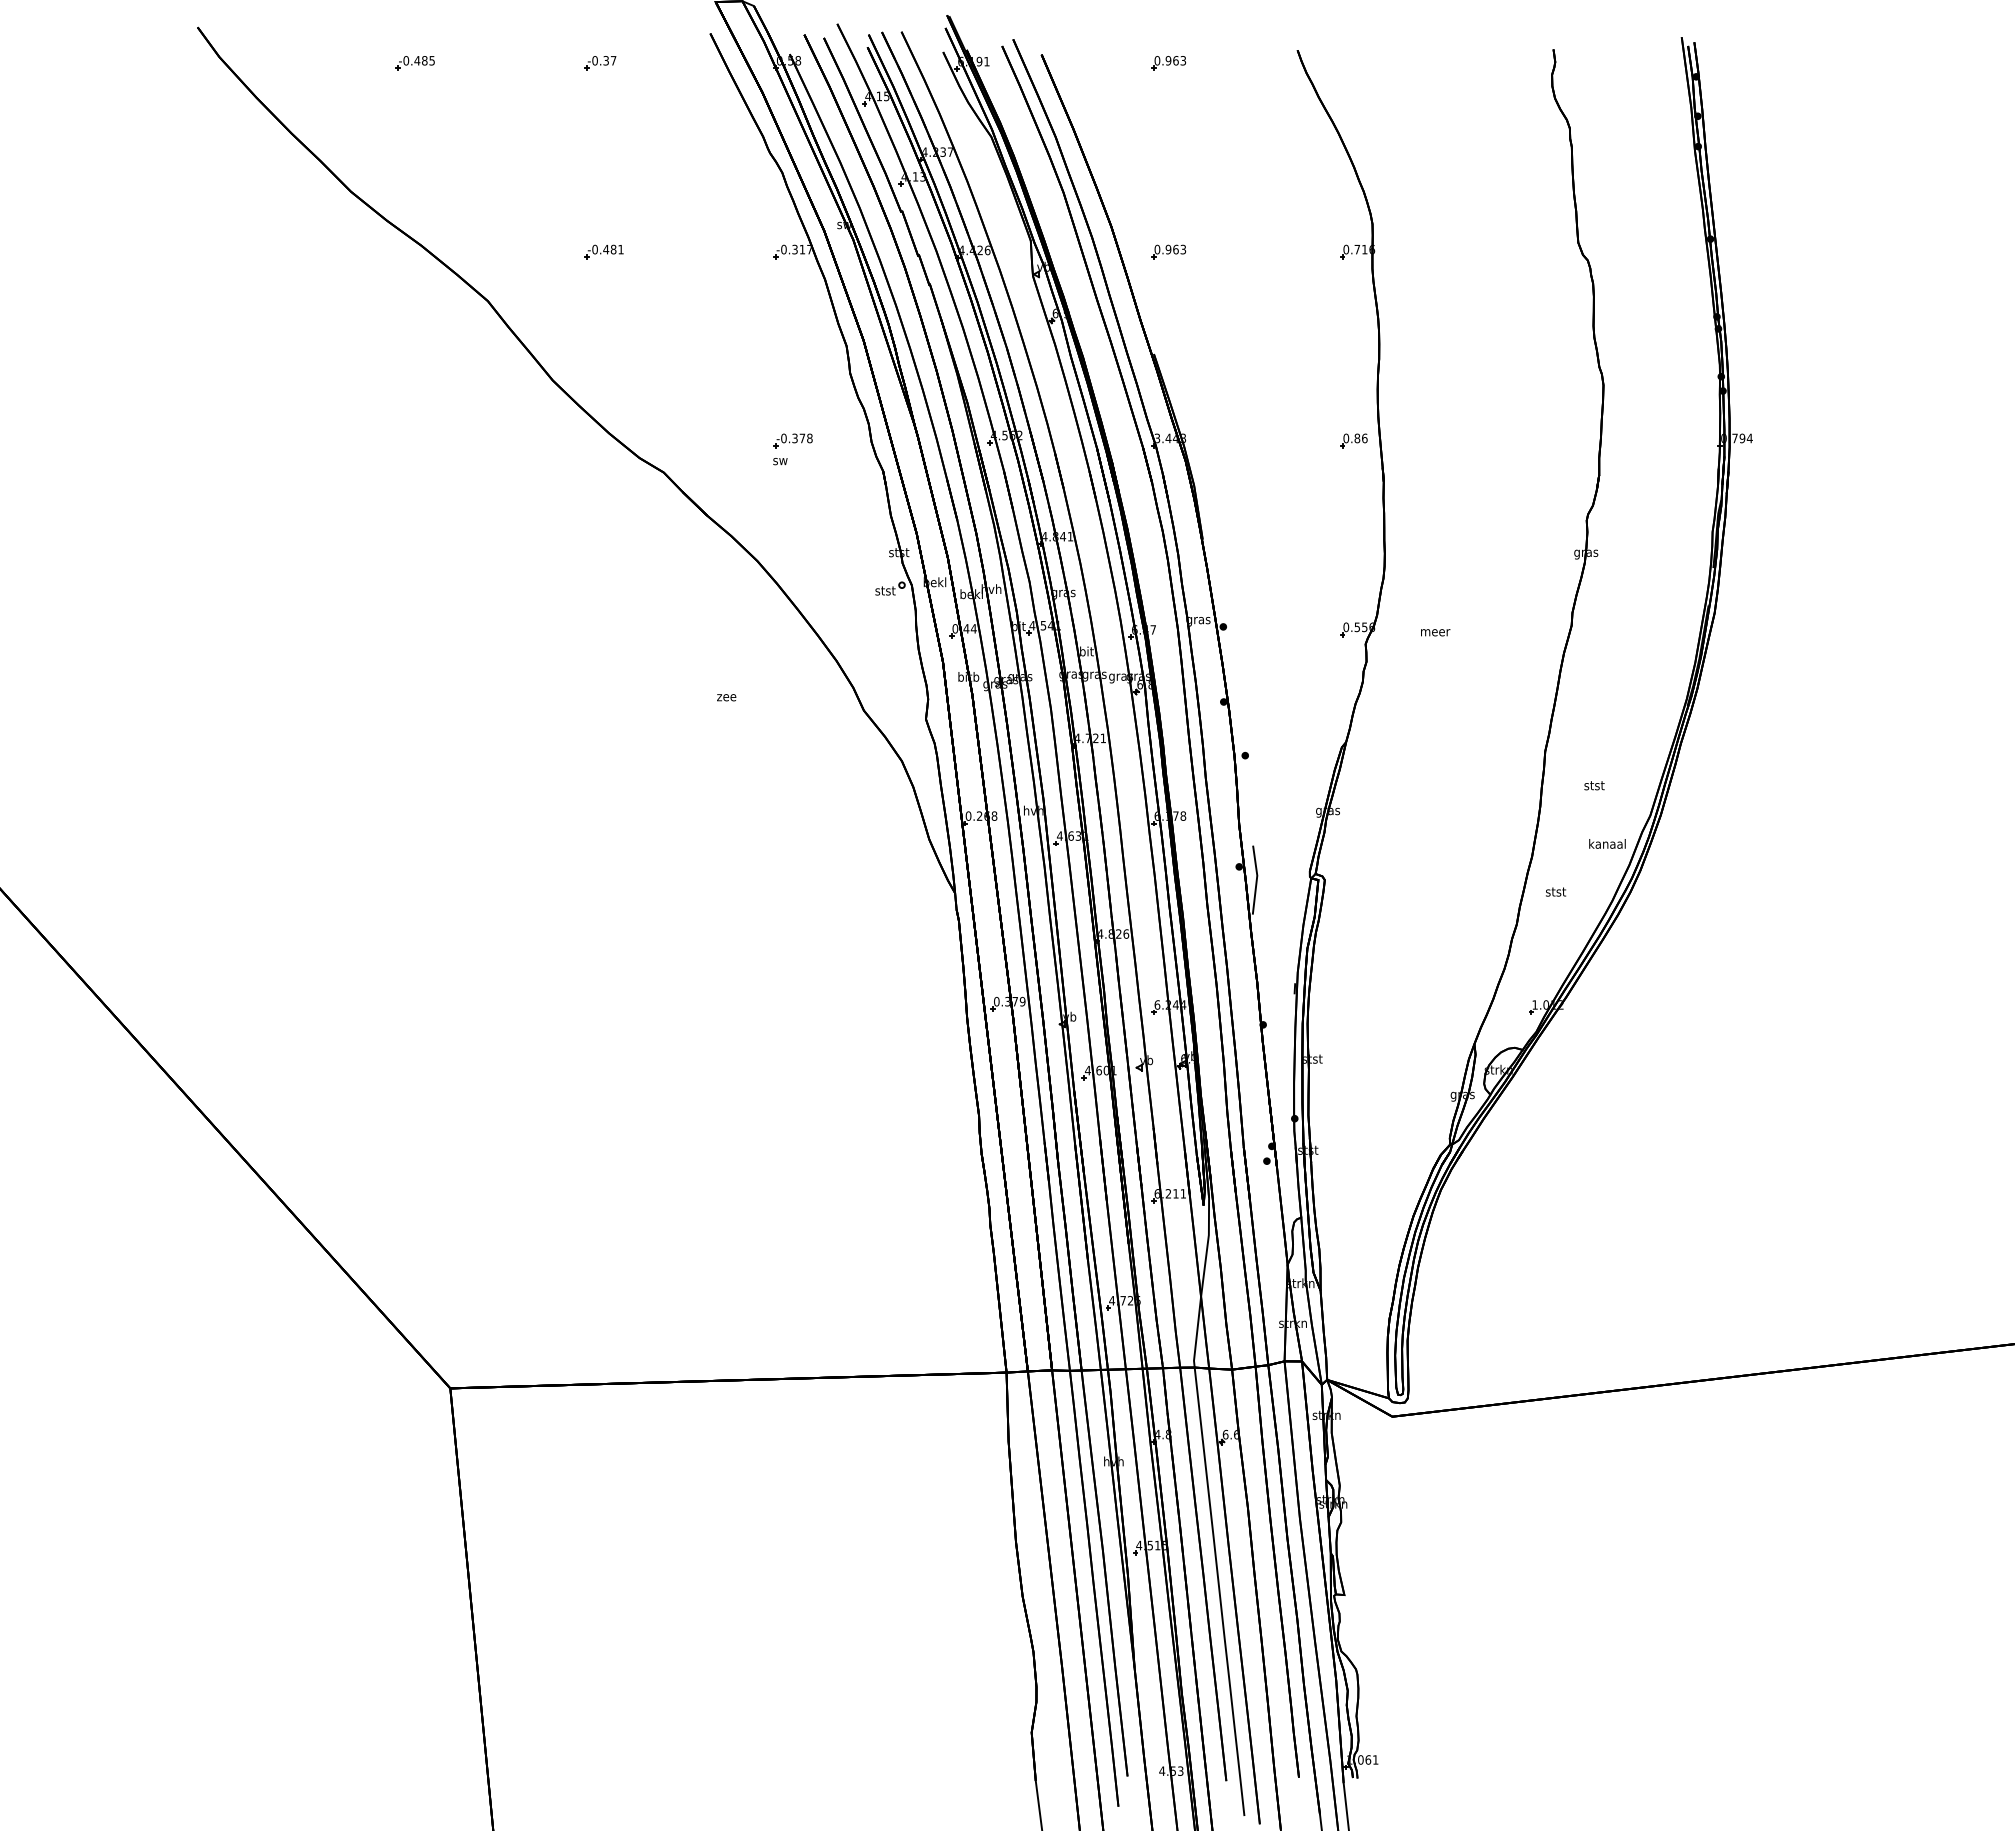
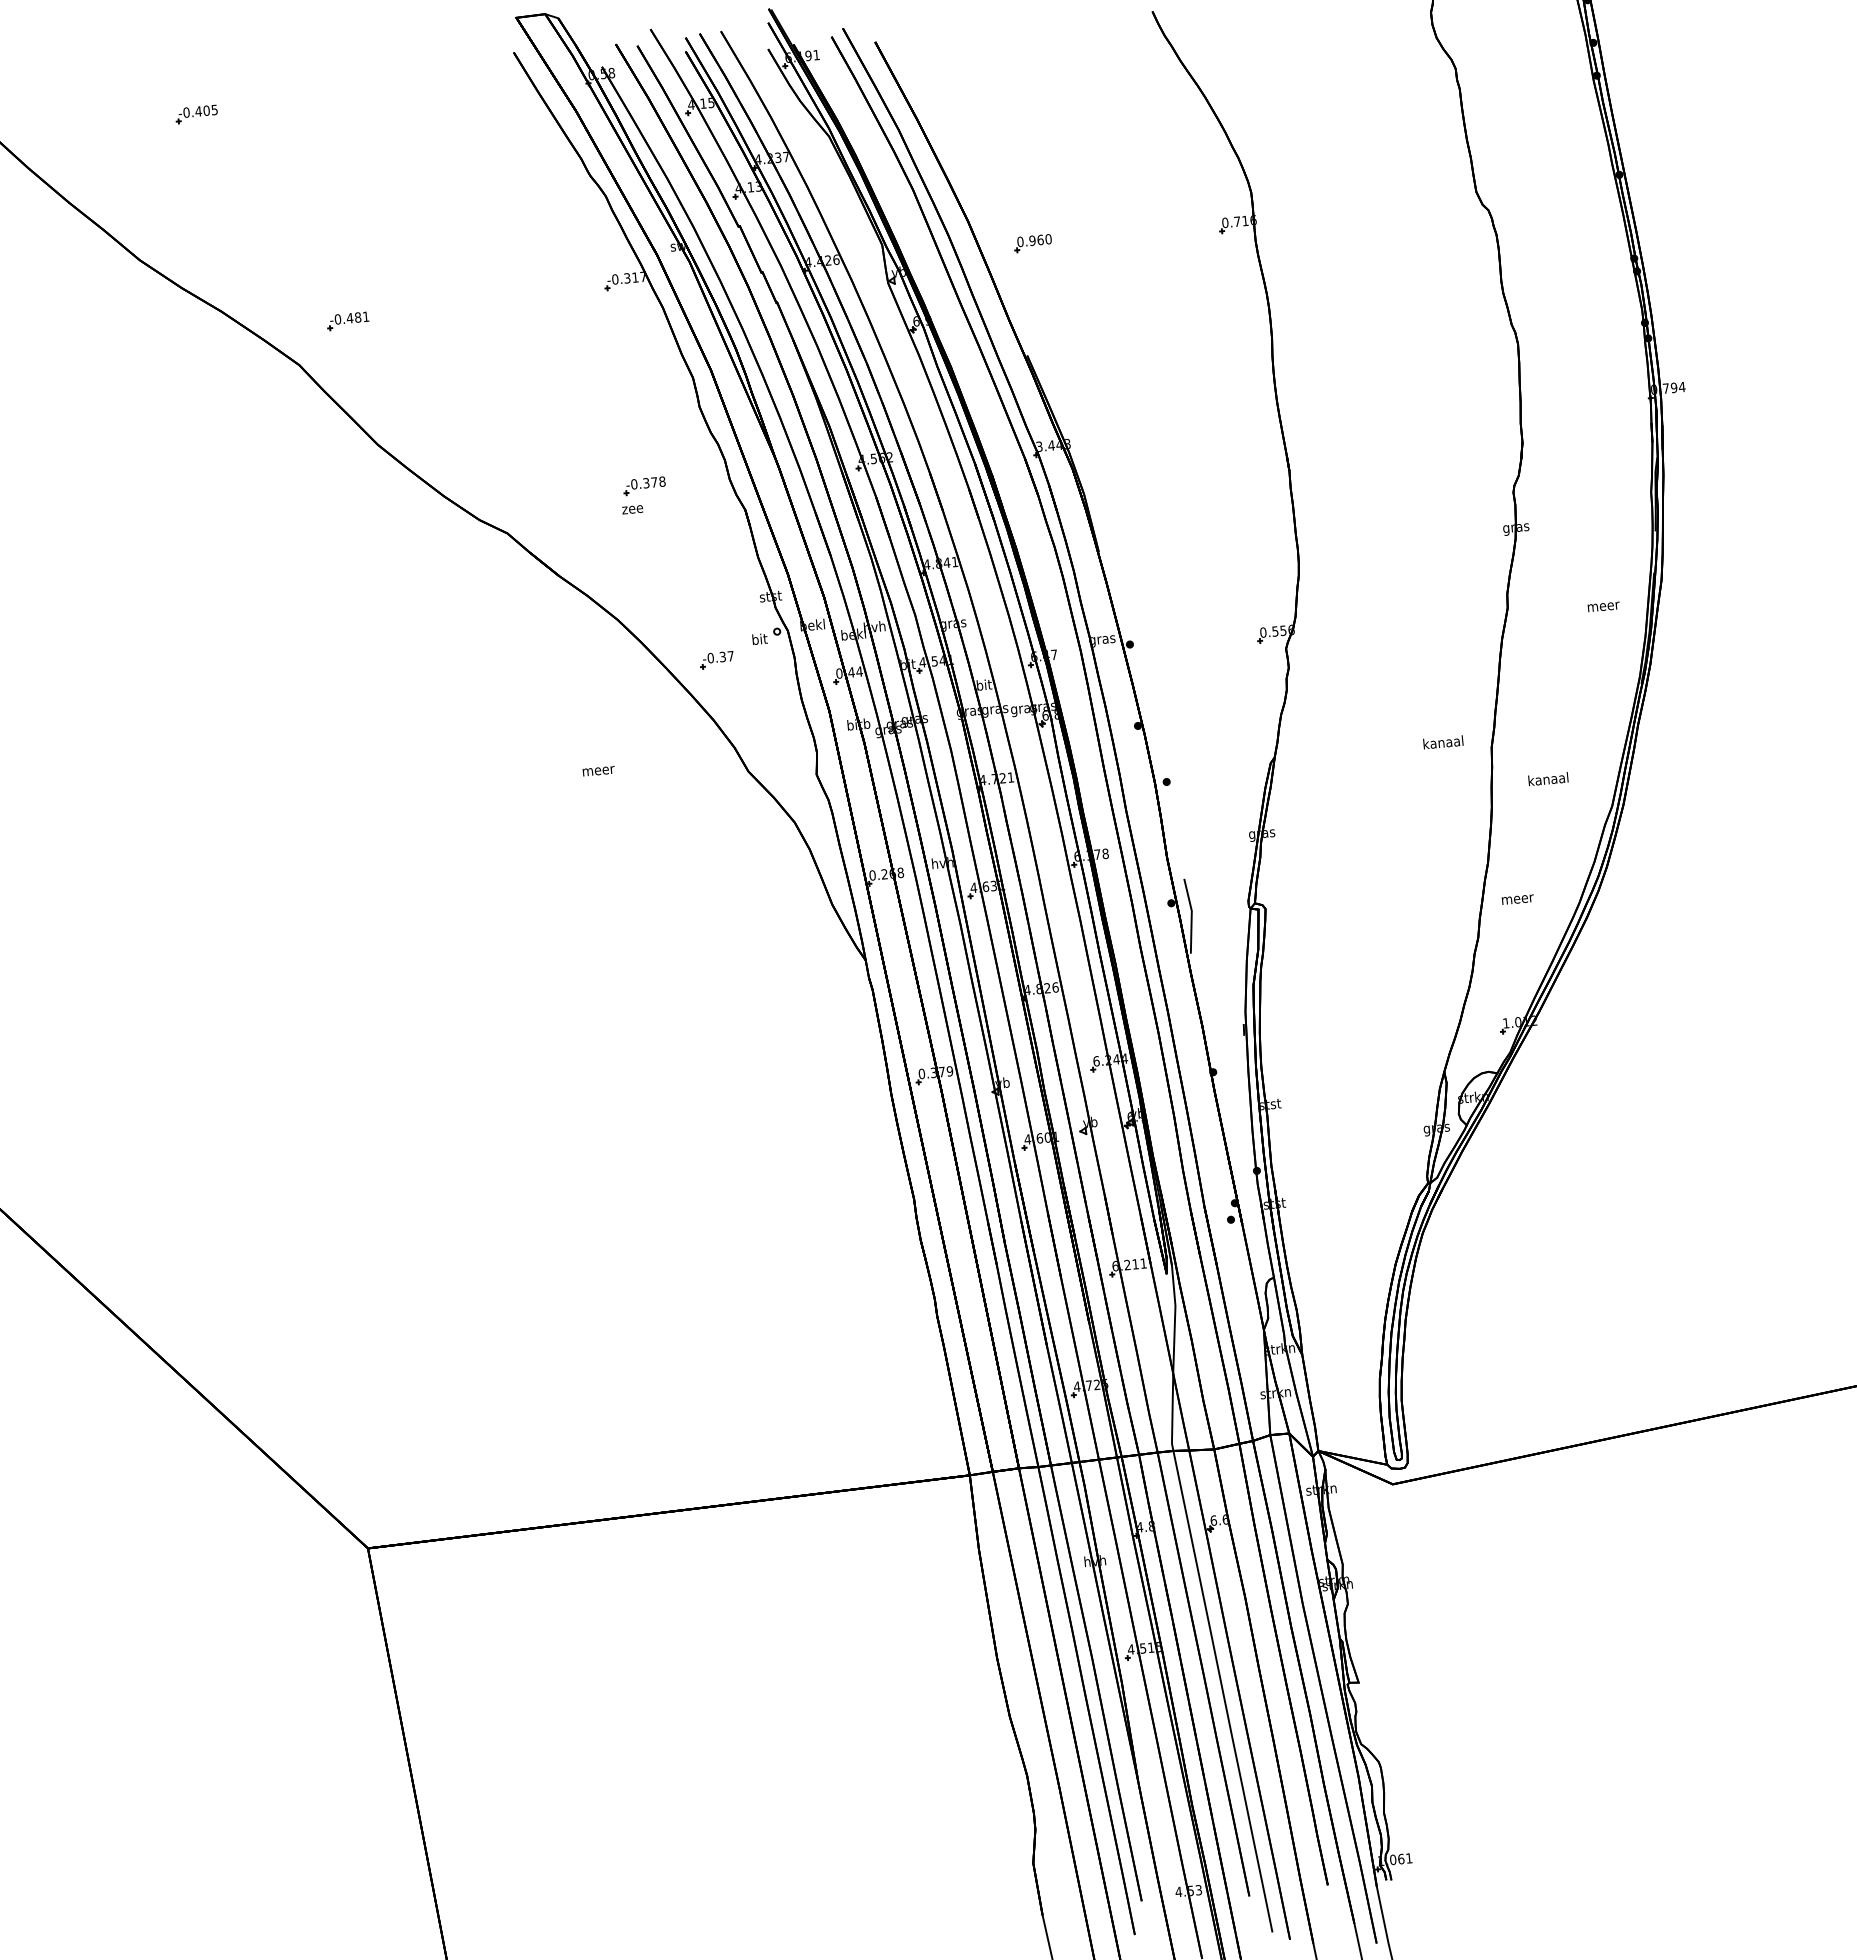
text: (424, 60) -> (206, 110), -0.485 -> -0.405
part: (600, 63) -> (716, 660), moved
part: (1168, 63) -> (1013, 38), removed
text: (1183, 249) -> (1048, 239), 0.963 -> 0.960
part: (603, 251) -> (347, 320), moved
part: (1353, 440) -> (1252, 429), removed
text: (779, 461) -> (631, 509), sw -> zee
text: (885, 590) -> (759, 639), stst -> bit
text: (1435, 632) -> (1603, 606), moved
text: (726, 697) -> (598, 771), zee -> meer
text: (1594, 785) -> (1548, 779), stst -> kanaal
text: (1607, 843) -> (1443, 741), moved
text: (1555, 891) -> (1516, 898), stst -> meer

